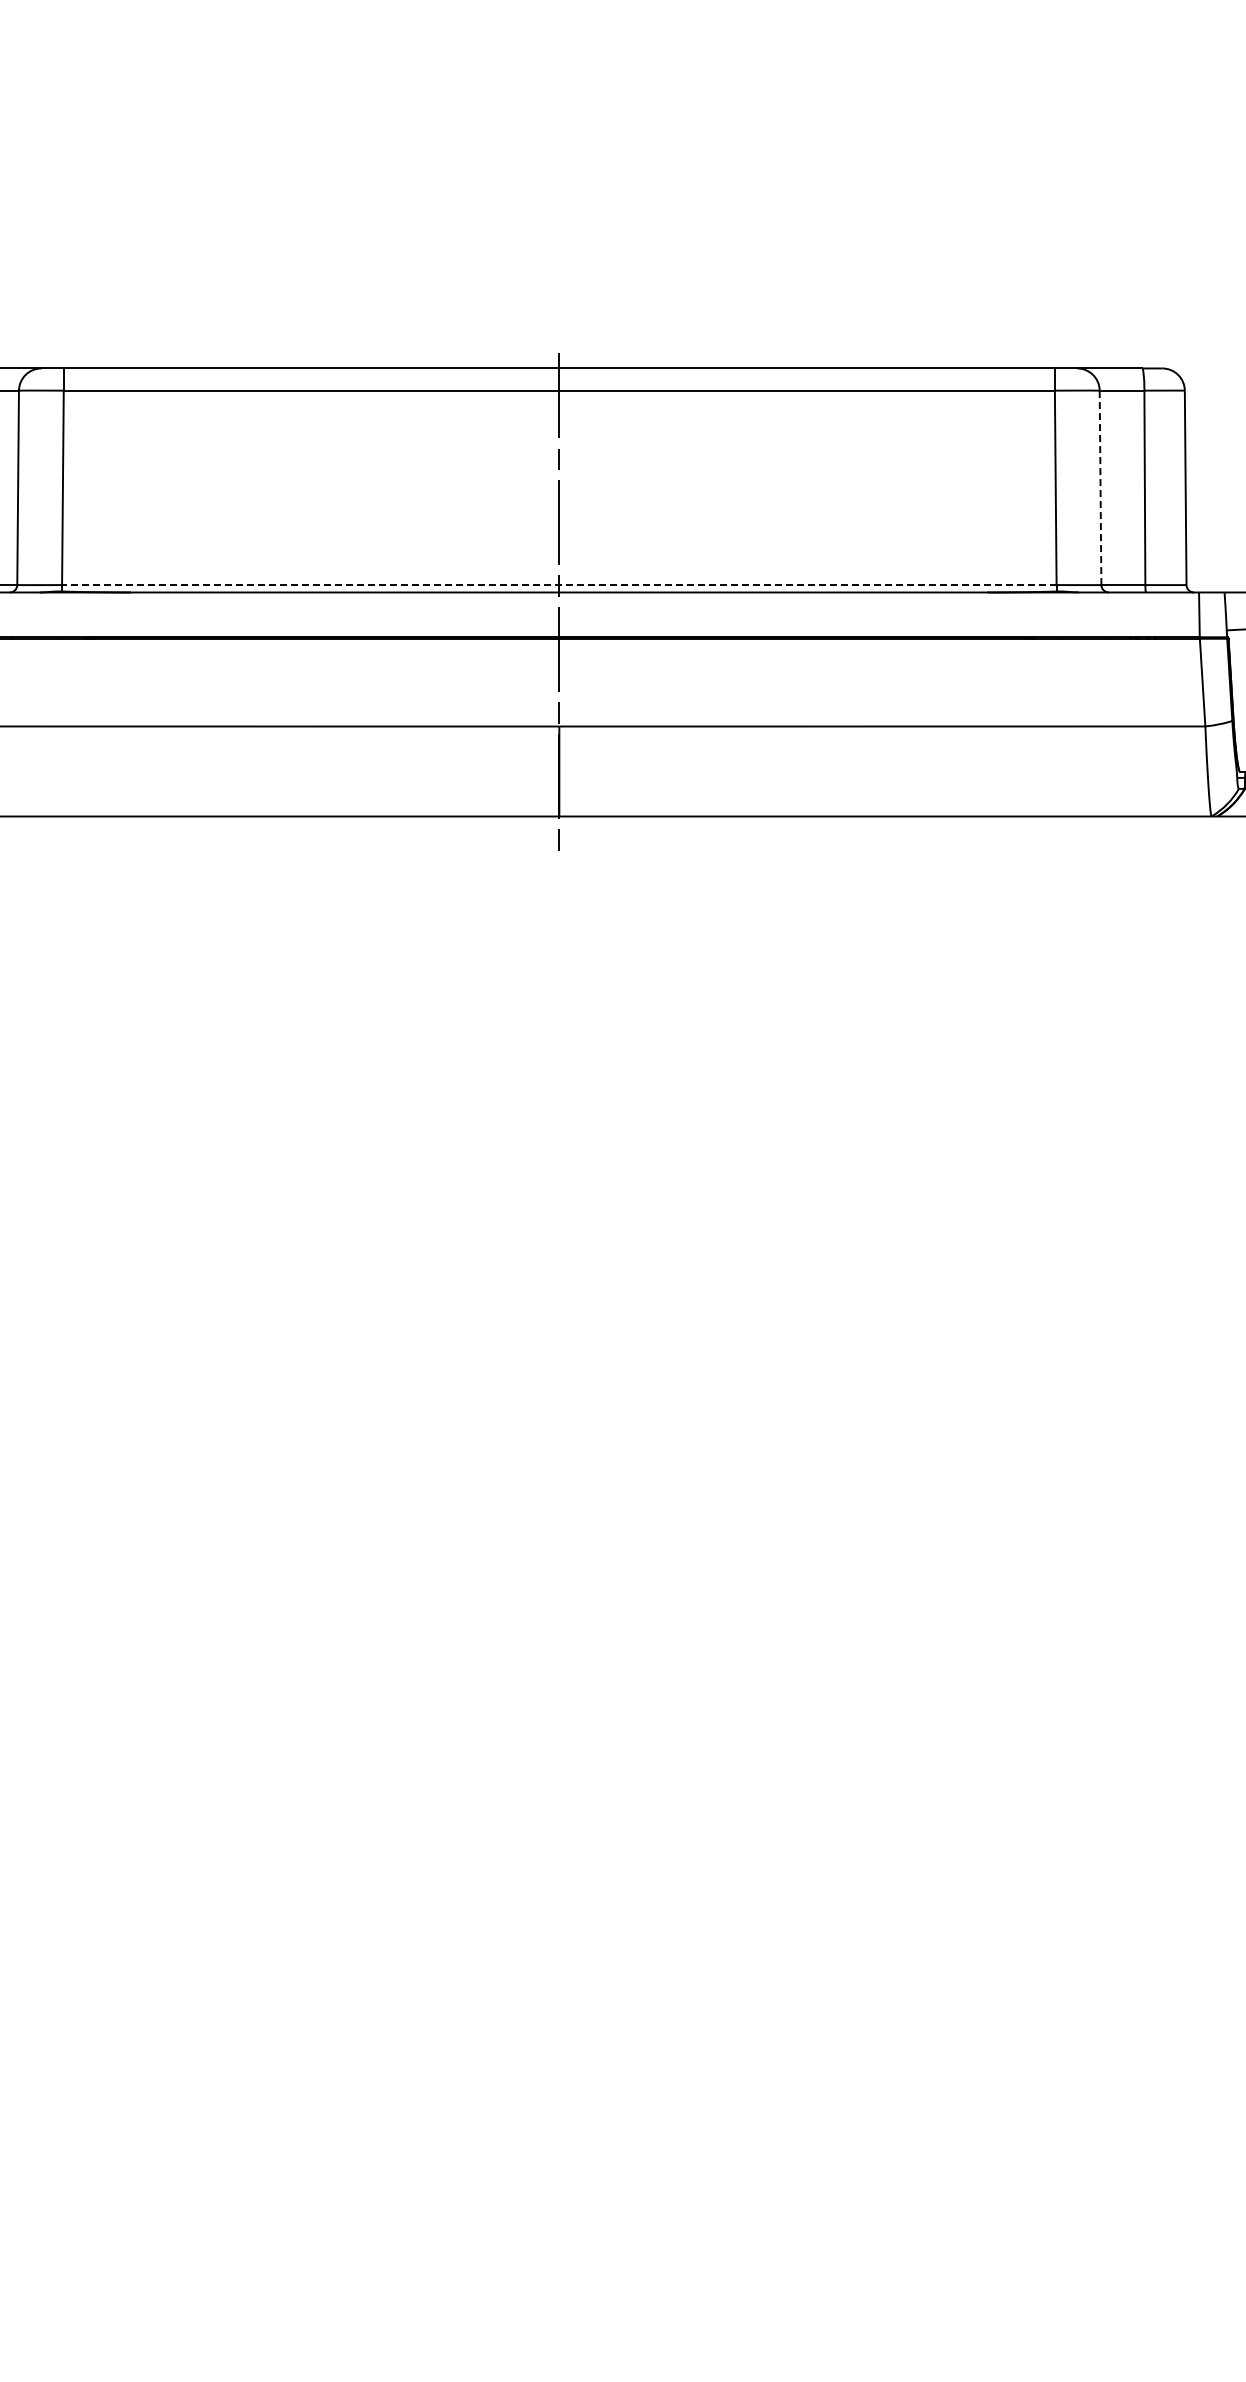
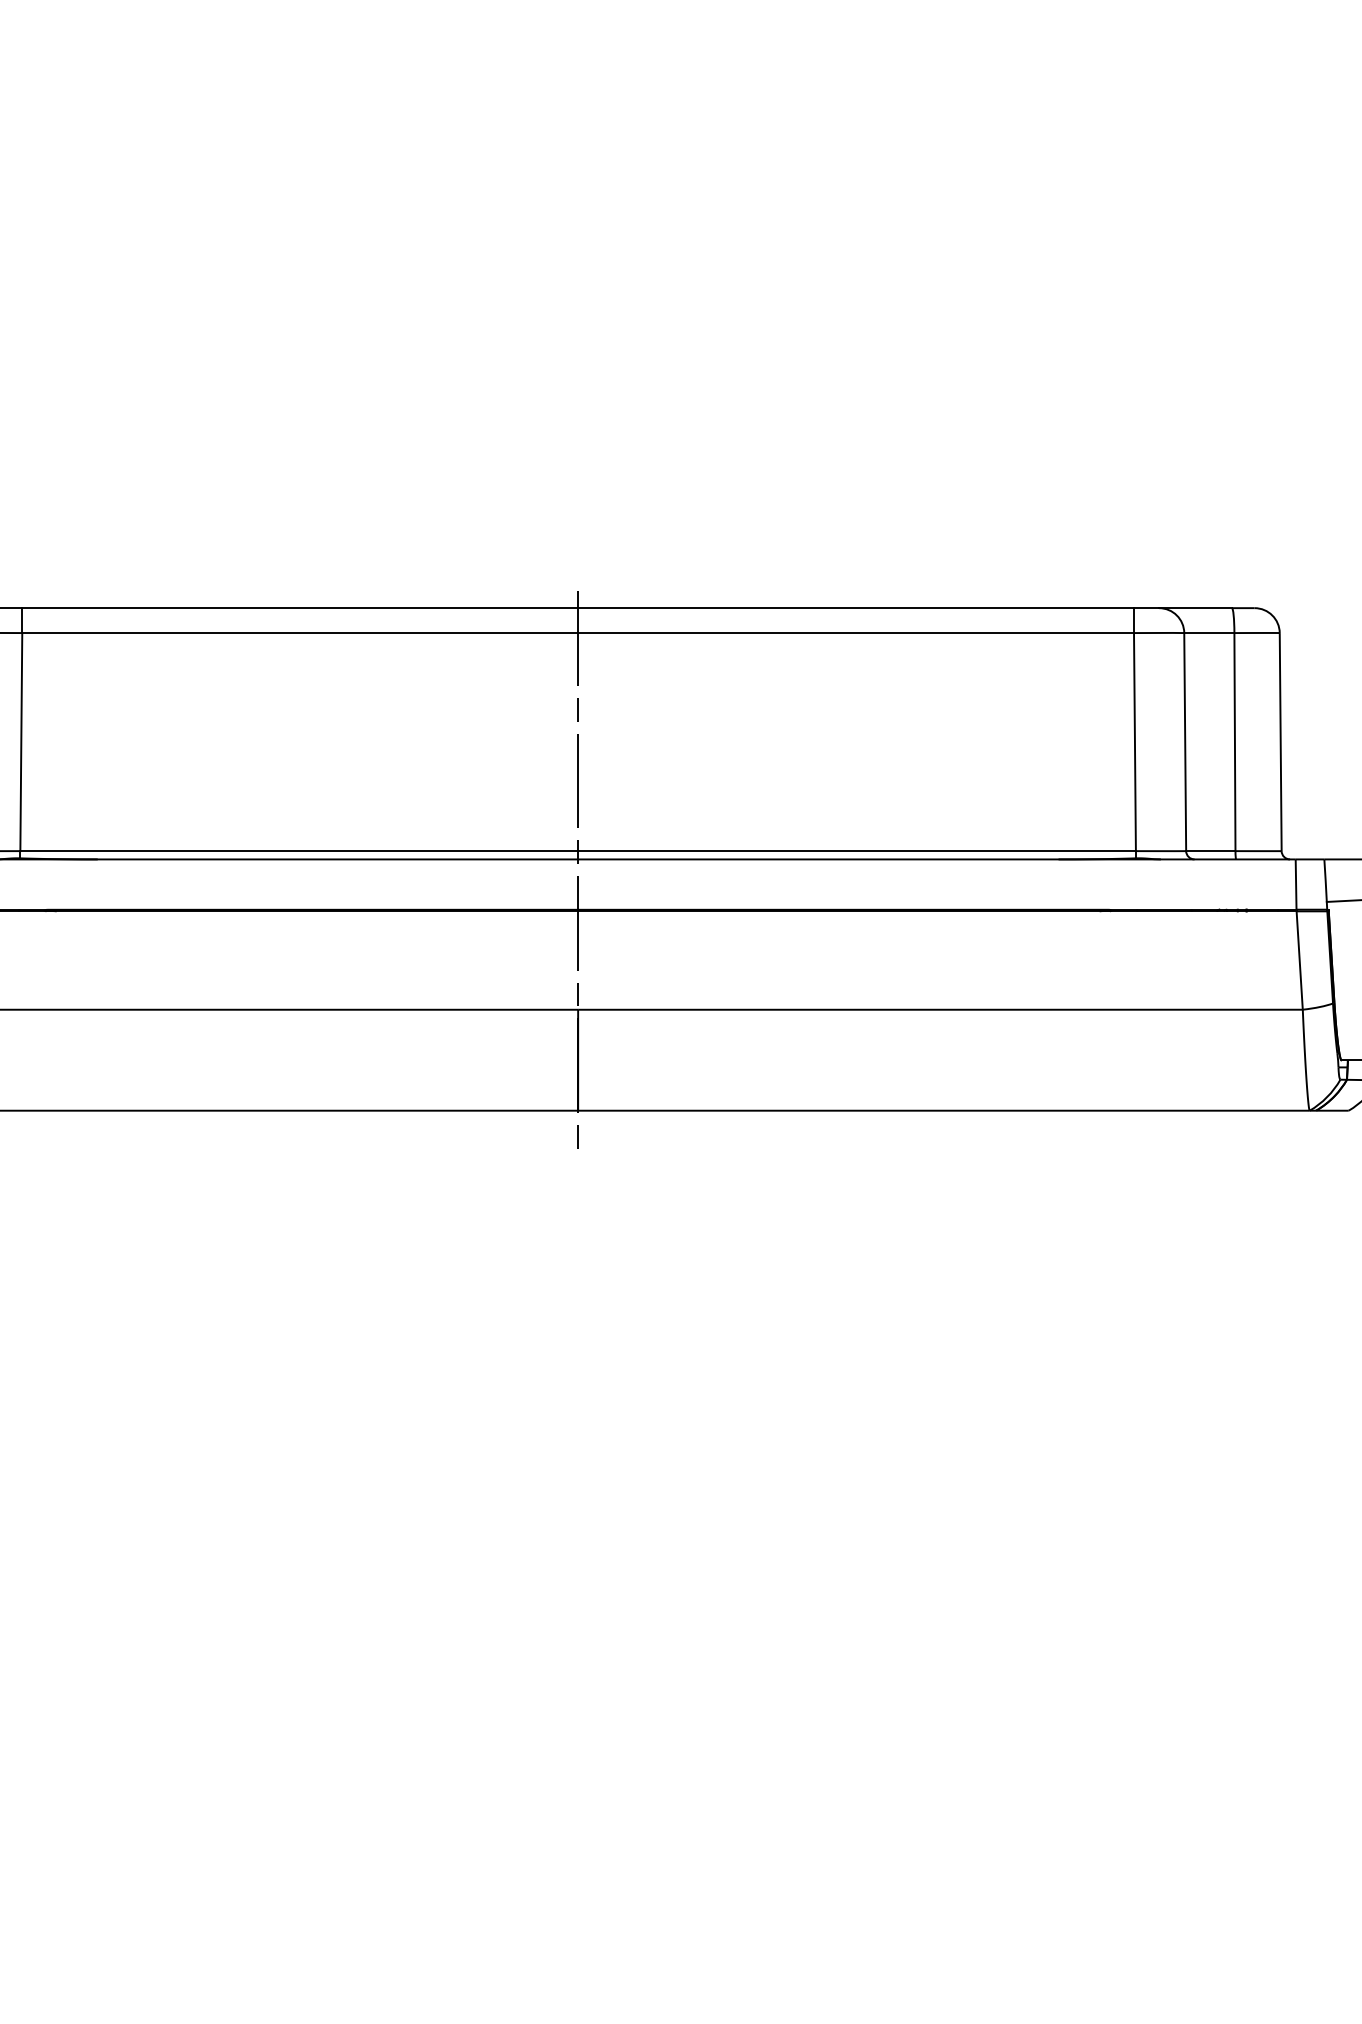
line: (1100, 487) -> (1185, 741), dashed -> solid
line: (558, 585) -> (577, 851), dashed -> solid

